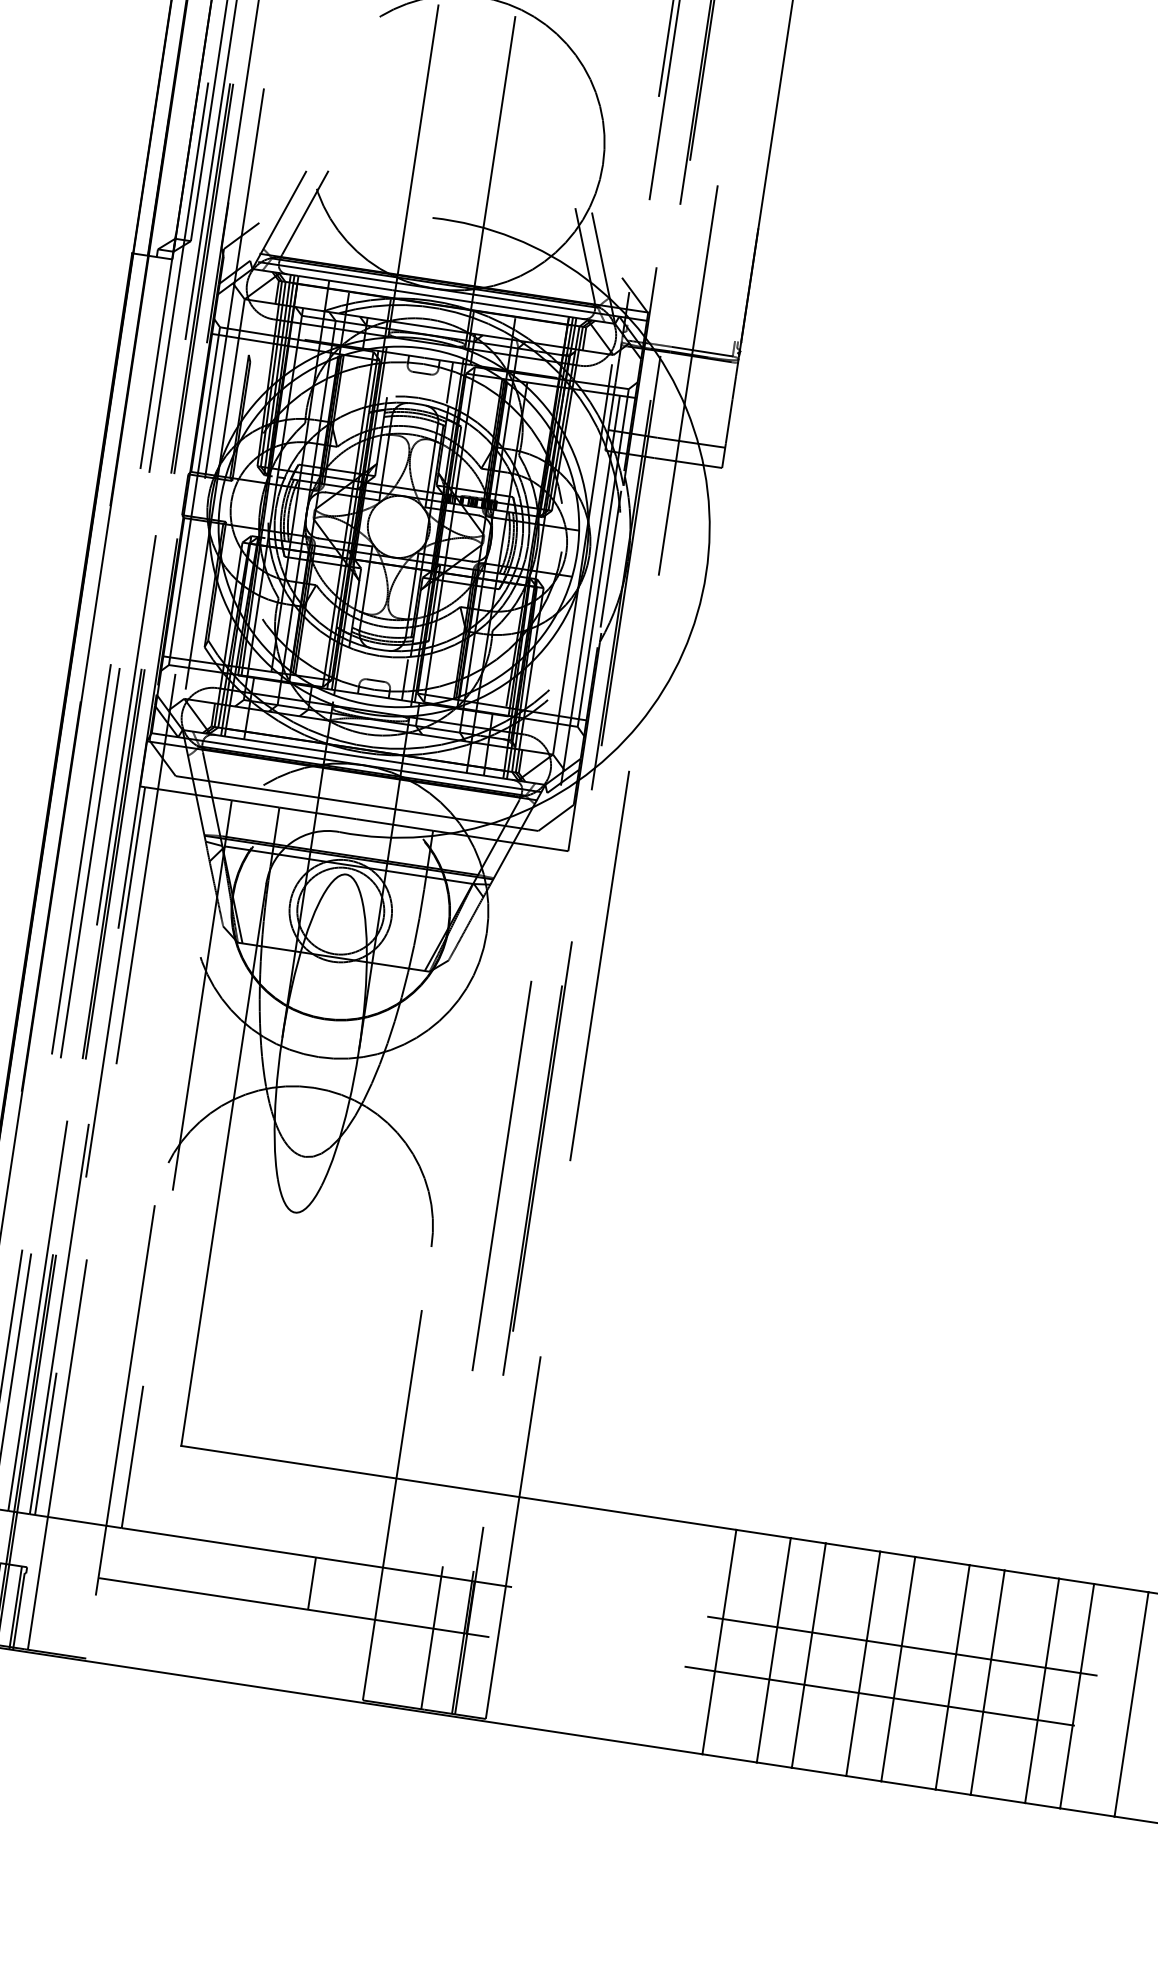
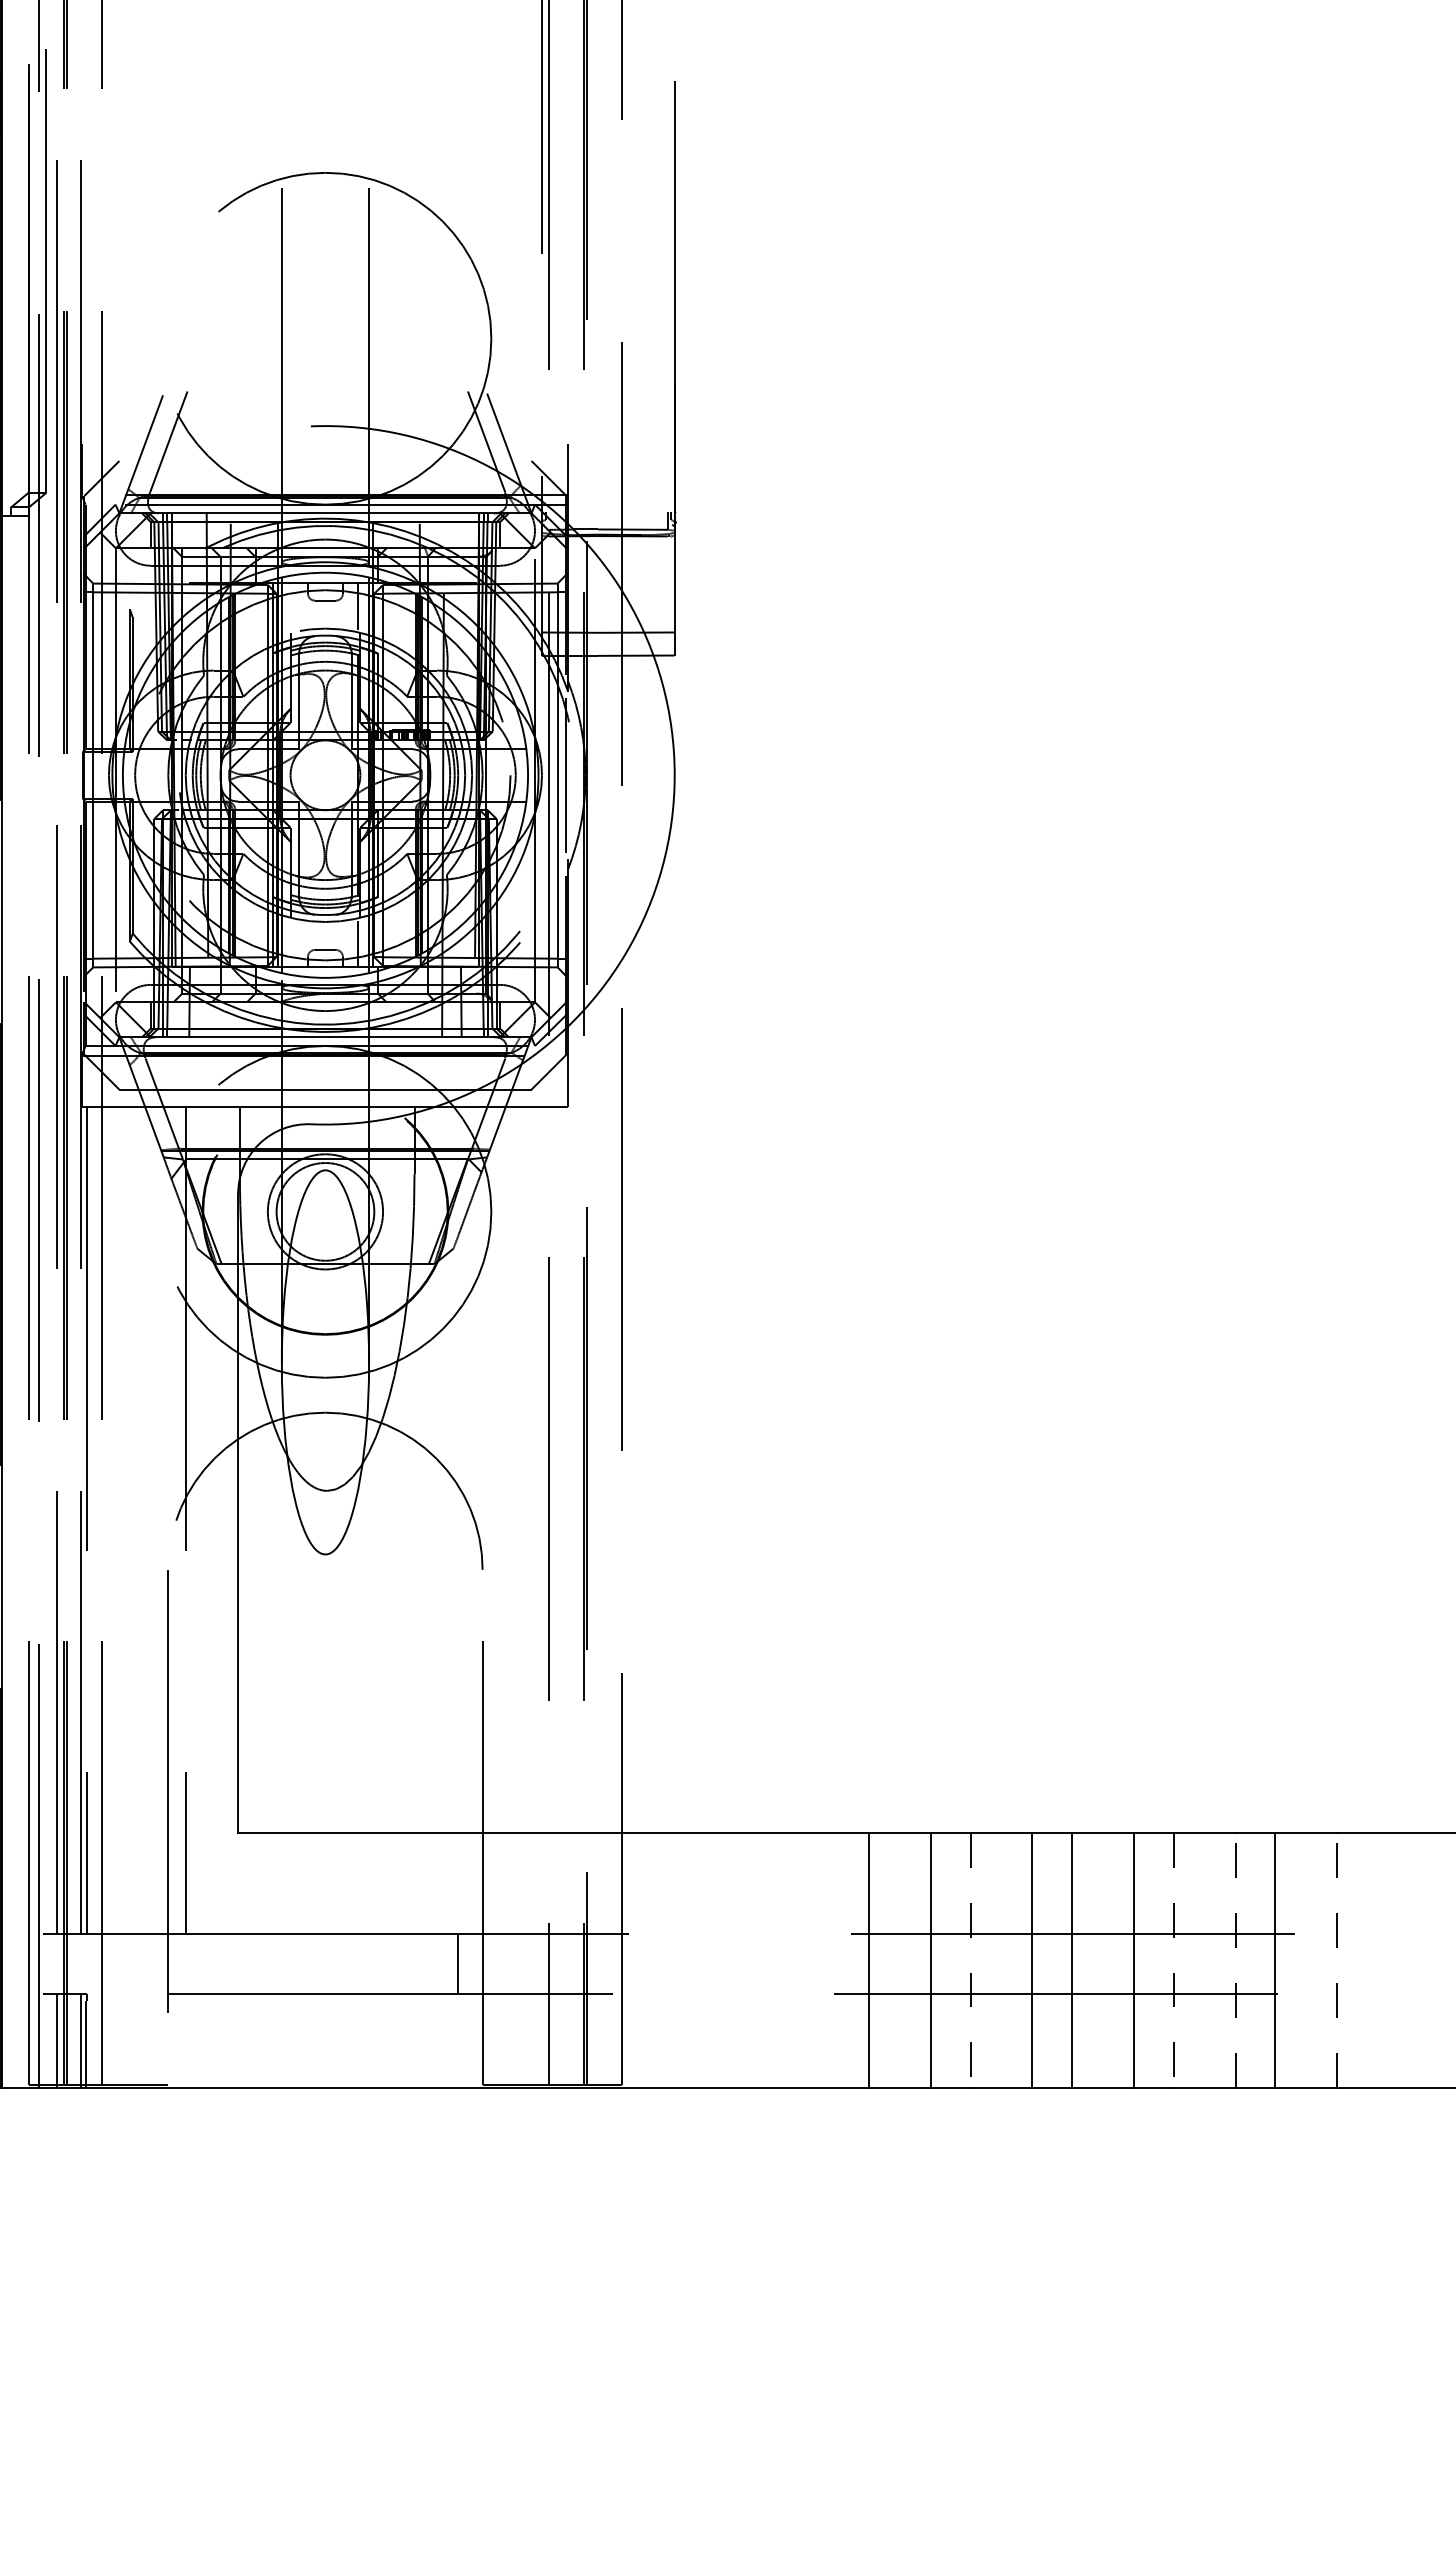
line: (312, 1583) -> (457, 1963), moved
line: (808, 1655) -> (970, 1960), solid -> dashed
line: (987, 1682) -> (1173, 1960), solid -> dashed
line: (1042, 1690) -> (1235, 1959), solid -> dashed
line: (1131, 1703) -> (1337, 1959), solid -> dashed

